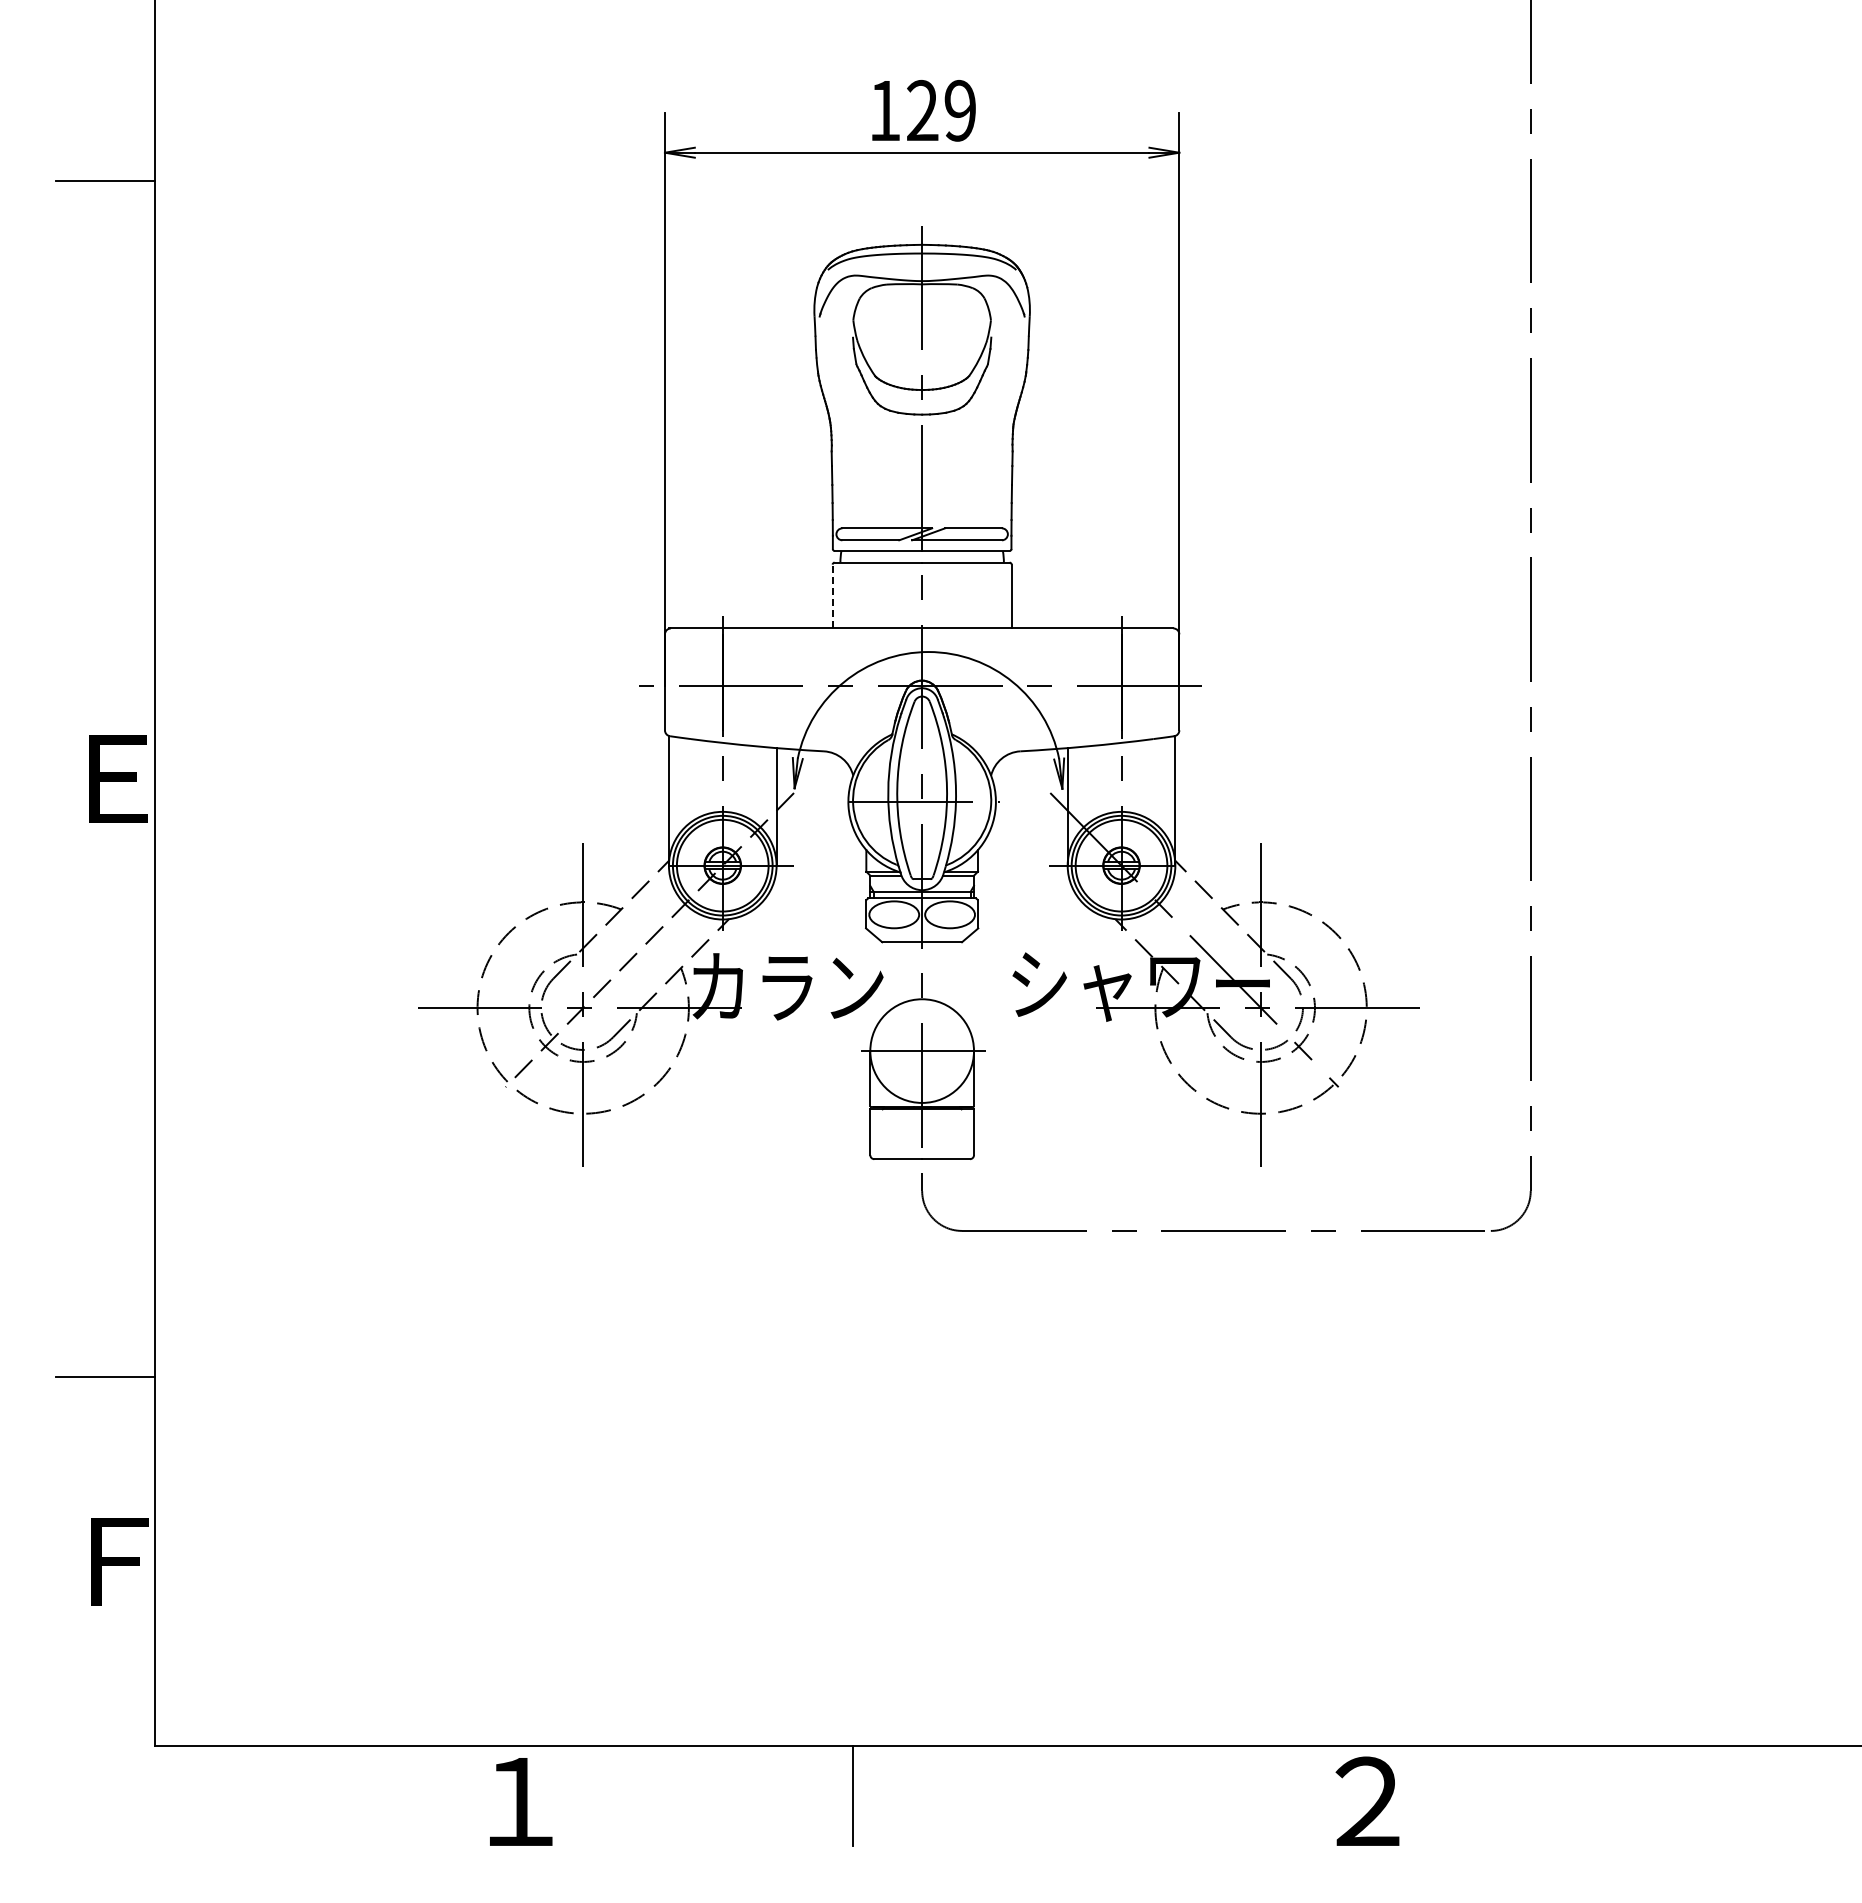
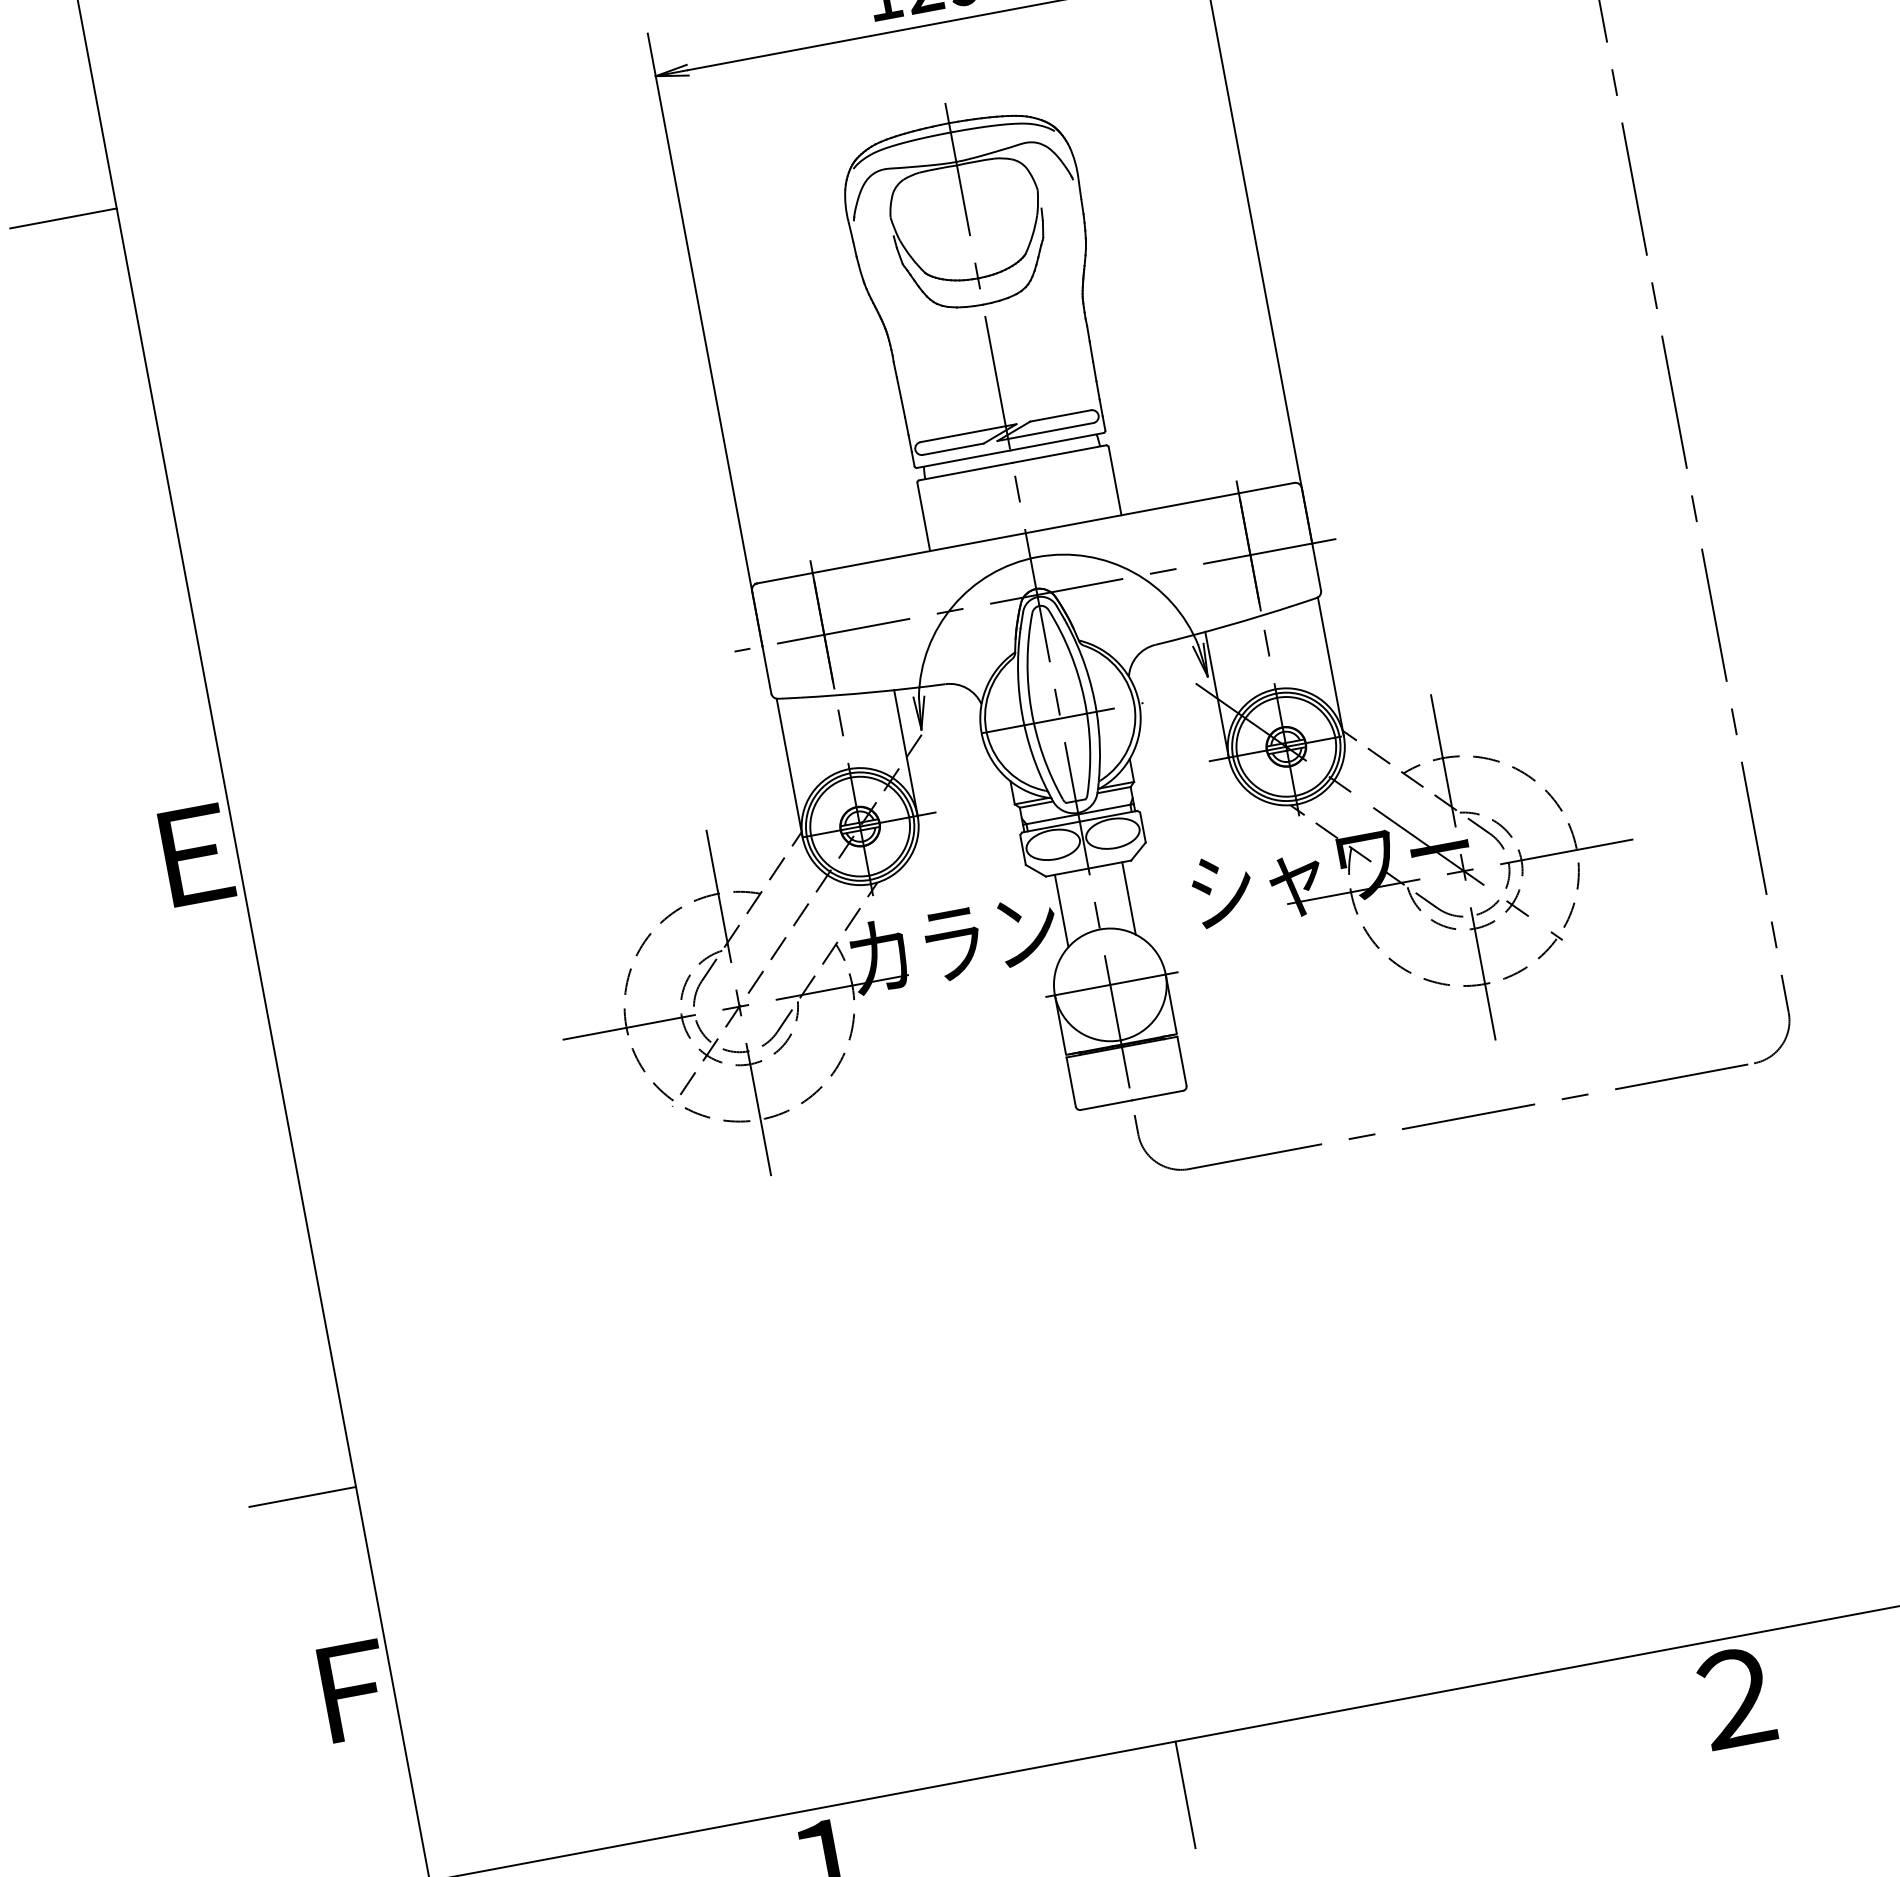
line: (832, 596) -> (923, 516), dashed -> solid
line: (890, 975) -> (1061, 910), added
line: (953, 975) -> (1128, 897), added

